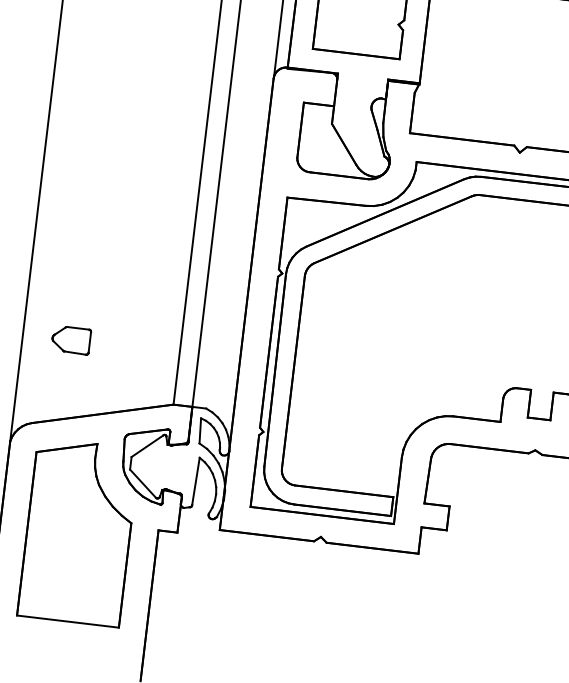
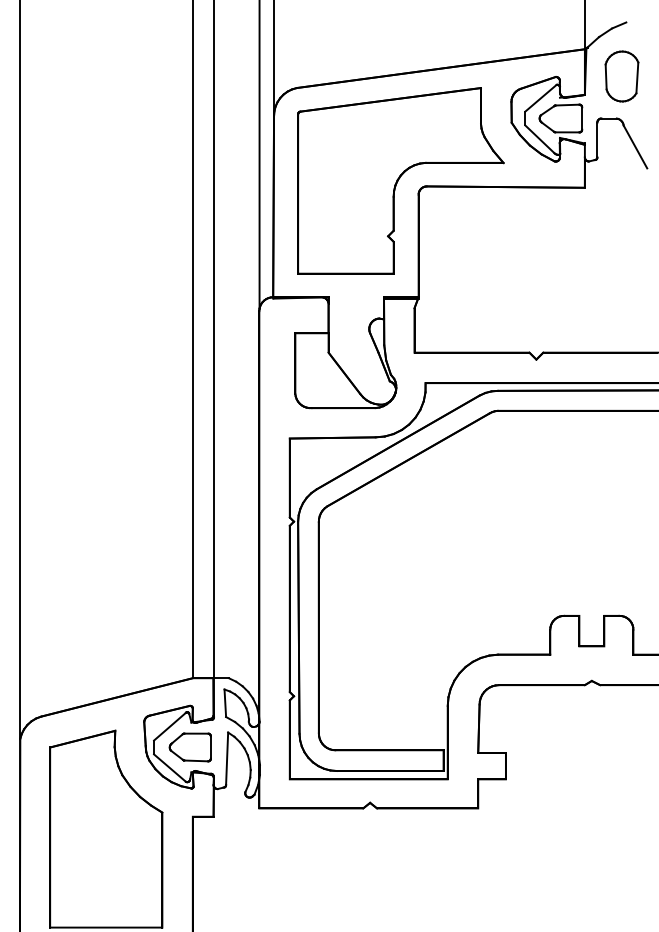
part: (70, 340) -> (189, 747), moved

